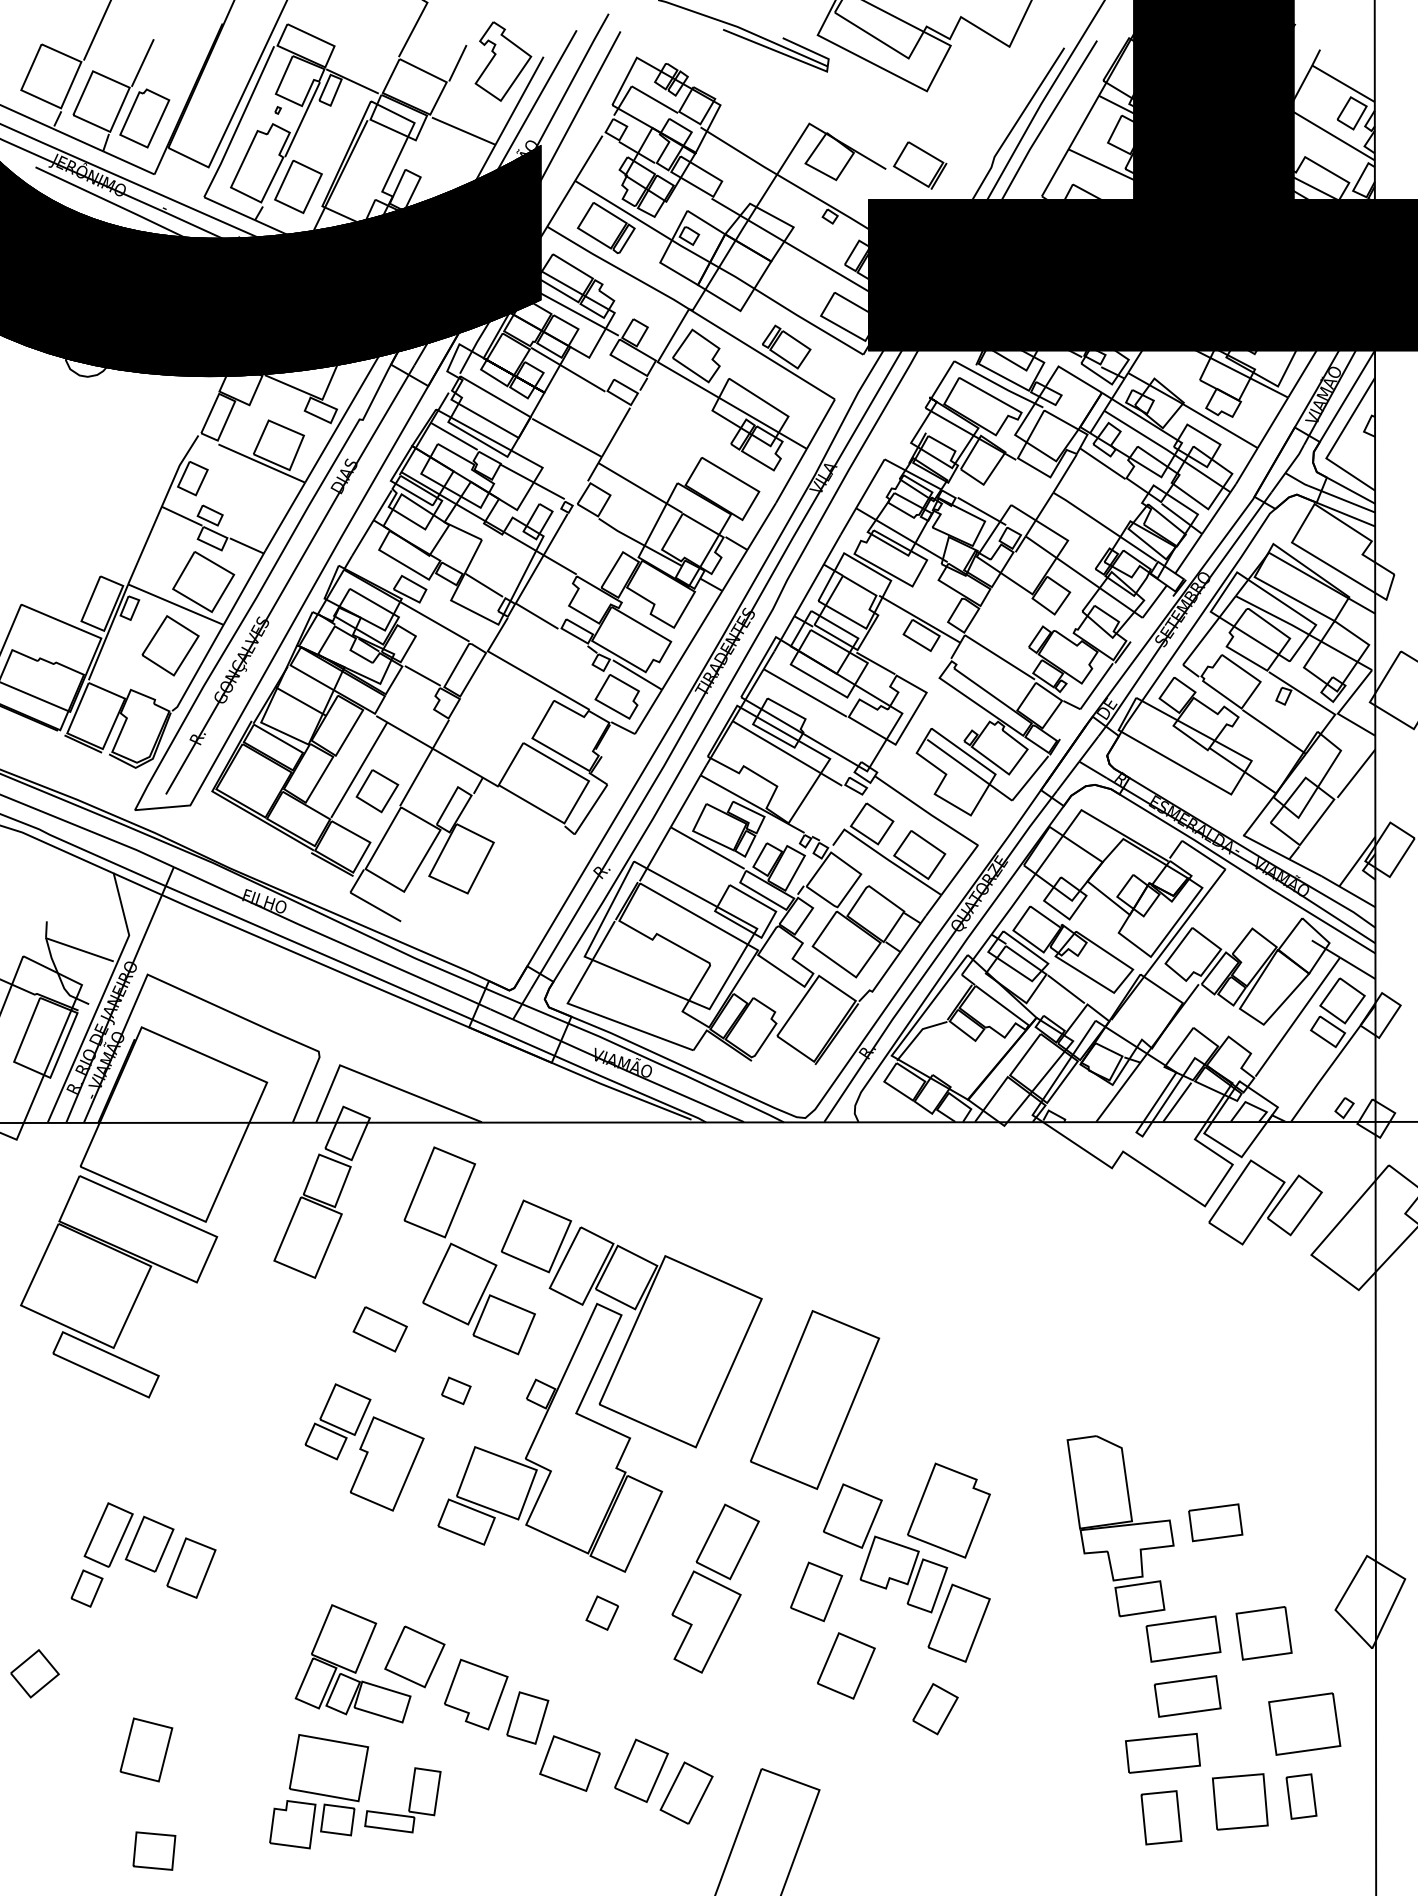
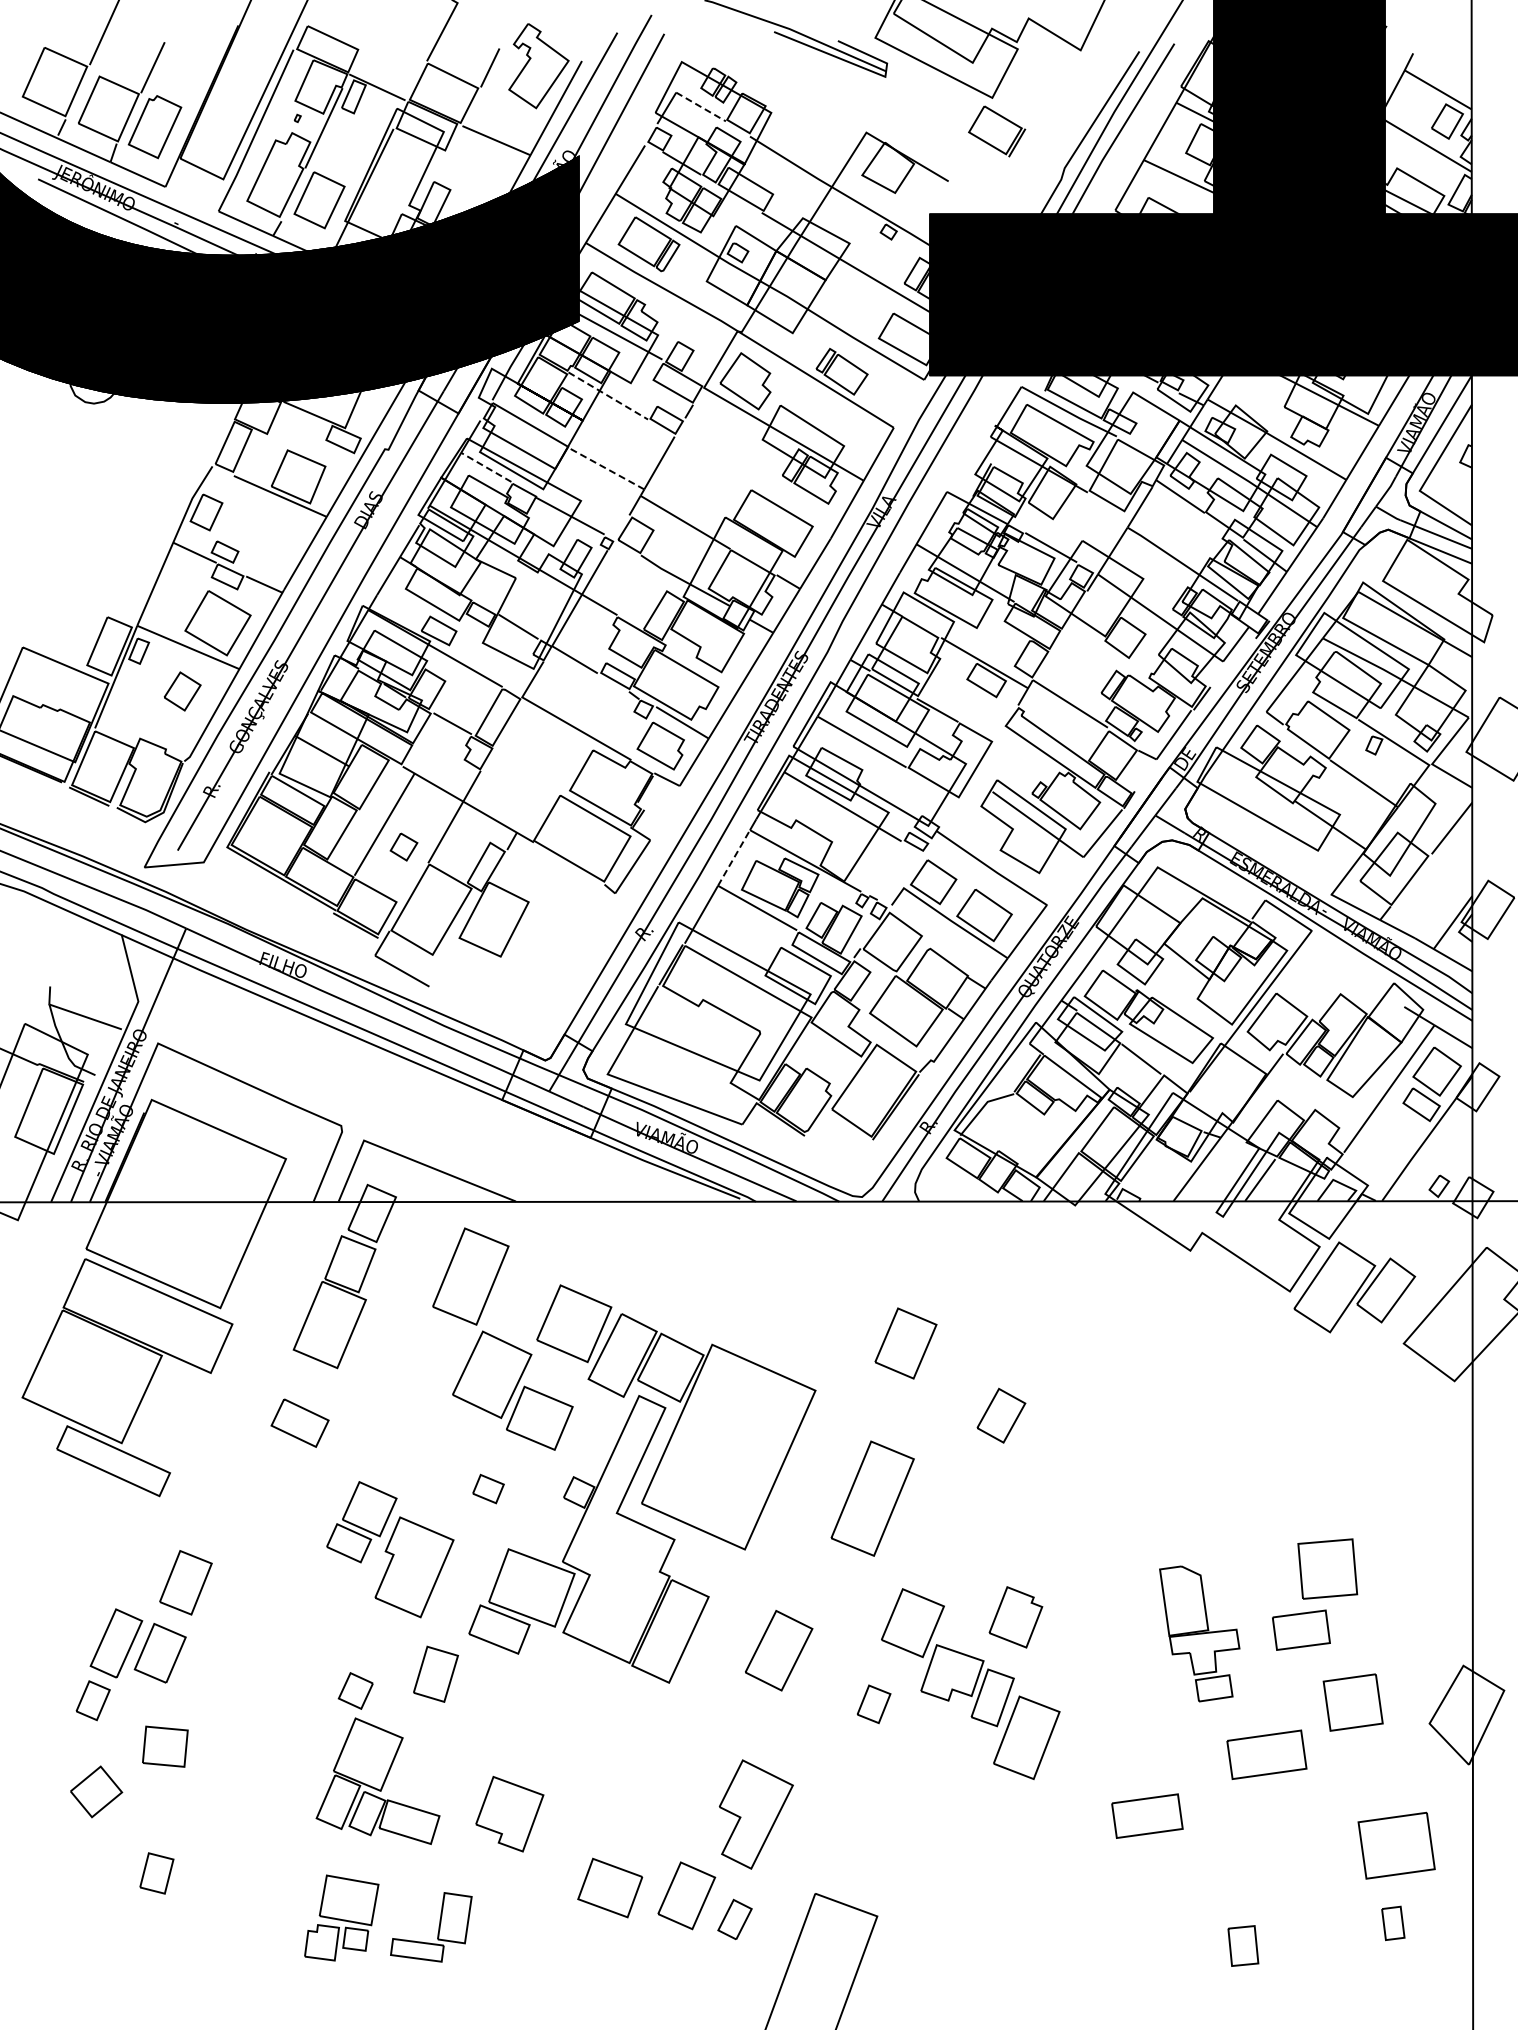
line: (655, 99) -> (701, 106), solid -> dashed
part: (920, 165) -> (997, 131), moved
line: (568, 370) -> (608, 396), solid -> dashed
line: (454, 436) -> (486, 467), solid -> dashed
line: (567, 437) -> (607, 468), solid -> dashed
part: (170, 645) -> (182, 691), size x0.6
part: (376, 790) -> (403, 846), size x0.6
line: (686, 800) -> (734, 857), solid -> dashed
part: (379, 1328) -> (299, 1422), moved
part: (815, 1399) -> (872, 1498), size x0.6
part: (948, 1510) -> (1015, 1617), size x0.6
part: (1120, 1525) -> (1199, 1633), size x0.7
part: (190, 1567) -> (185, 1582), moved
part: (815, 1592) -> (873, 1704), size x0.6
part: (602, 1612) -> (355, 1690), moved
part: (705, 1622) -> (755, 1814), moved
part: (1263, 1633) -> (1352, 1702), moved
part: (414, 1656) -> (443, 1773), removed
part: (845, 1665) -> (905, 1343), moved
part: (34, 1673) -> (96, 1791), moved
part: (1187, 1695) -> (1147, 1815), moved
part: (935, 1708) -> (1001, 1415), moved
part: (527, 1717) -> (435, 1673), moved
part: (146, 1750) -> (156, 1873), size x0.6
part: (1162, 1752) -> (1244, 1876), removed
part: (318, 1791) -> (341, 1917), size x0.7
part: (686, 1792) -> (734, 1919), size x0.6
part: (1301, 1796) -> (1393, 1923), size x0.7
part: (1240, 1801) -> (1327, 1568), moved
part: (1161, 1817) -> (1243, 1945), size x0.7
part: (154, 1850) -> (165, 1746), moved

